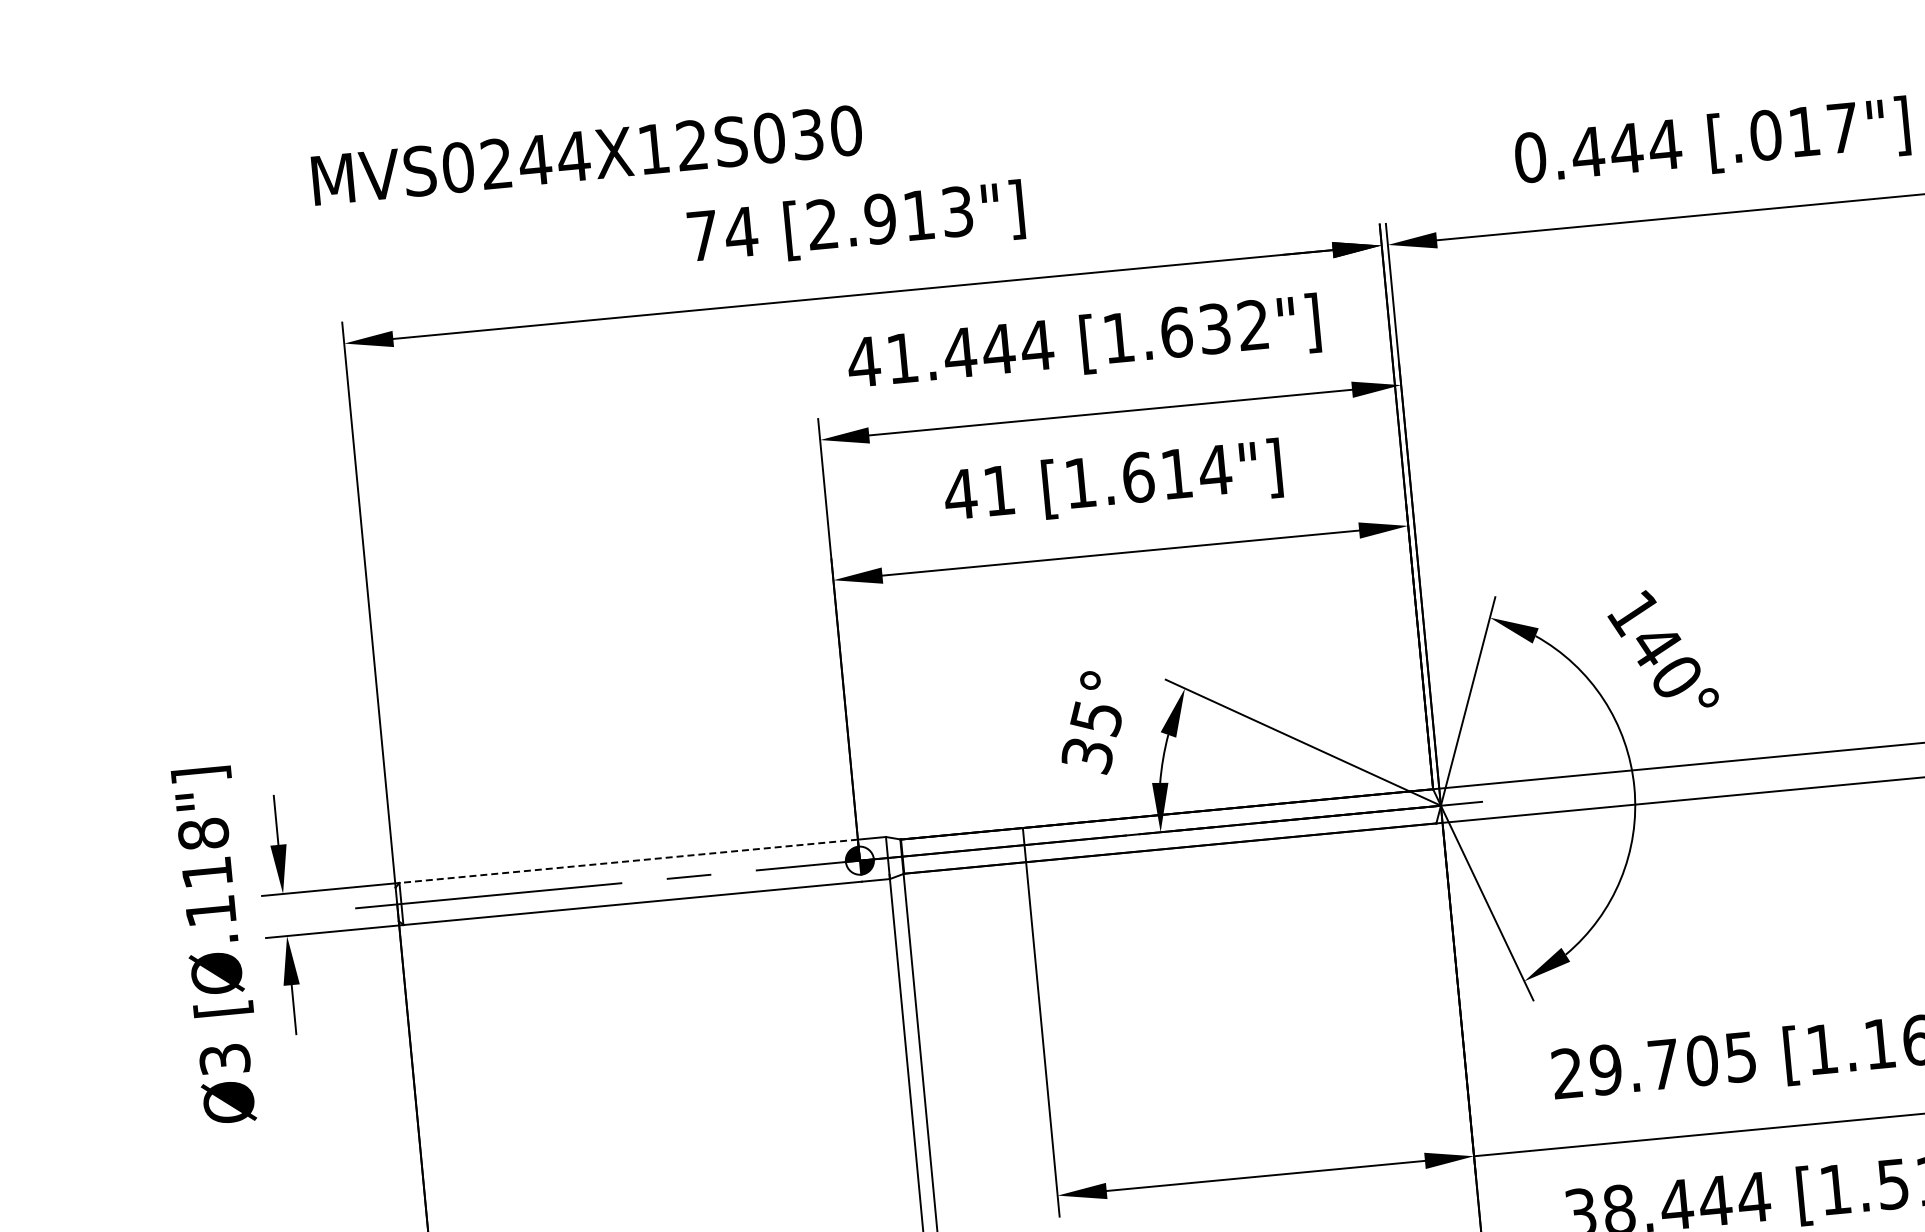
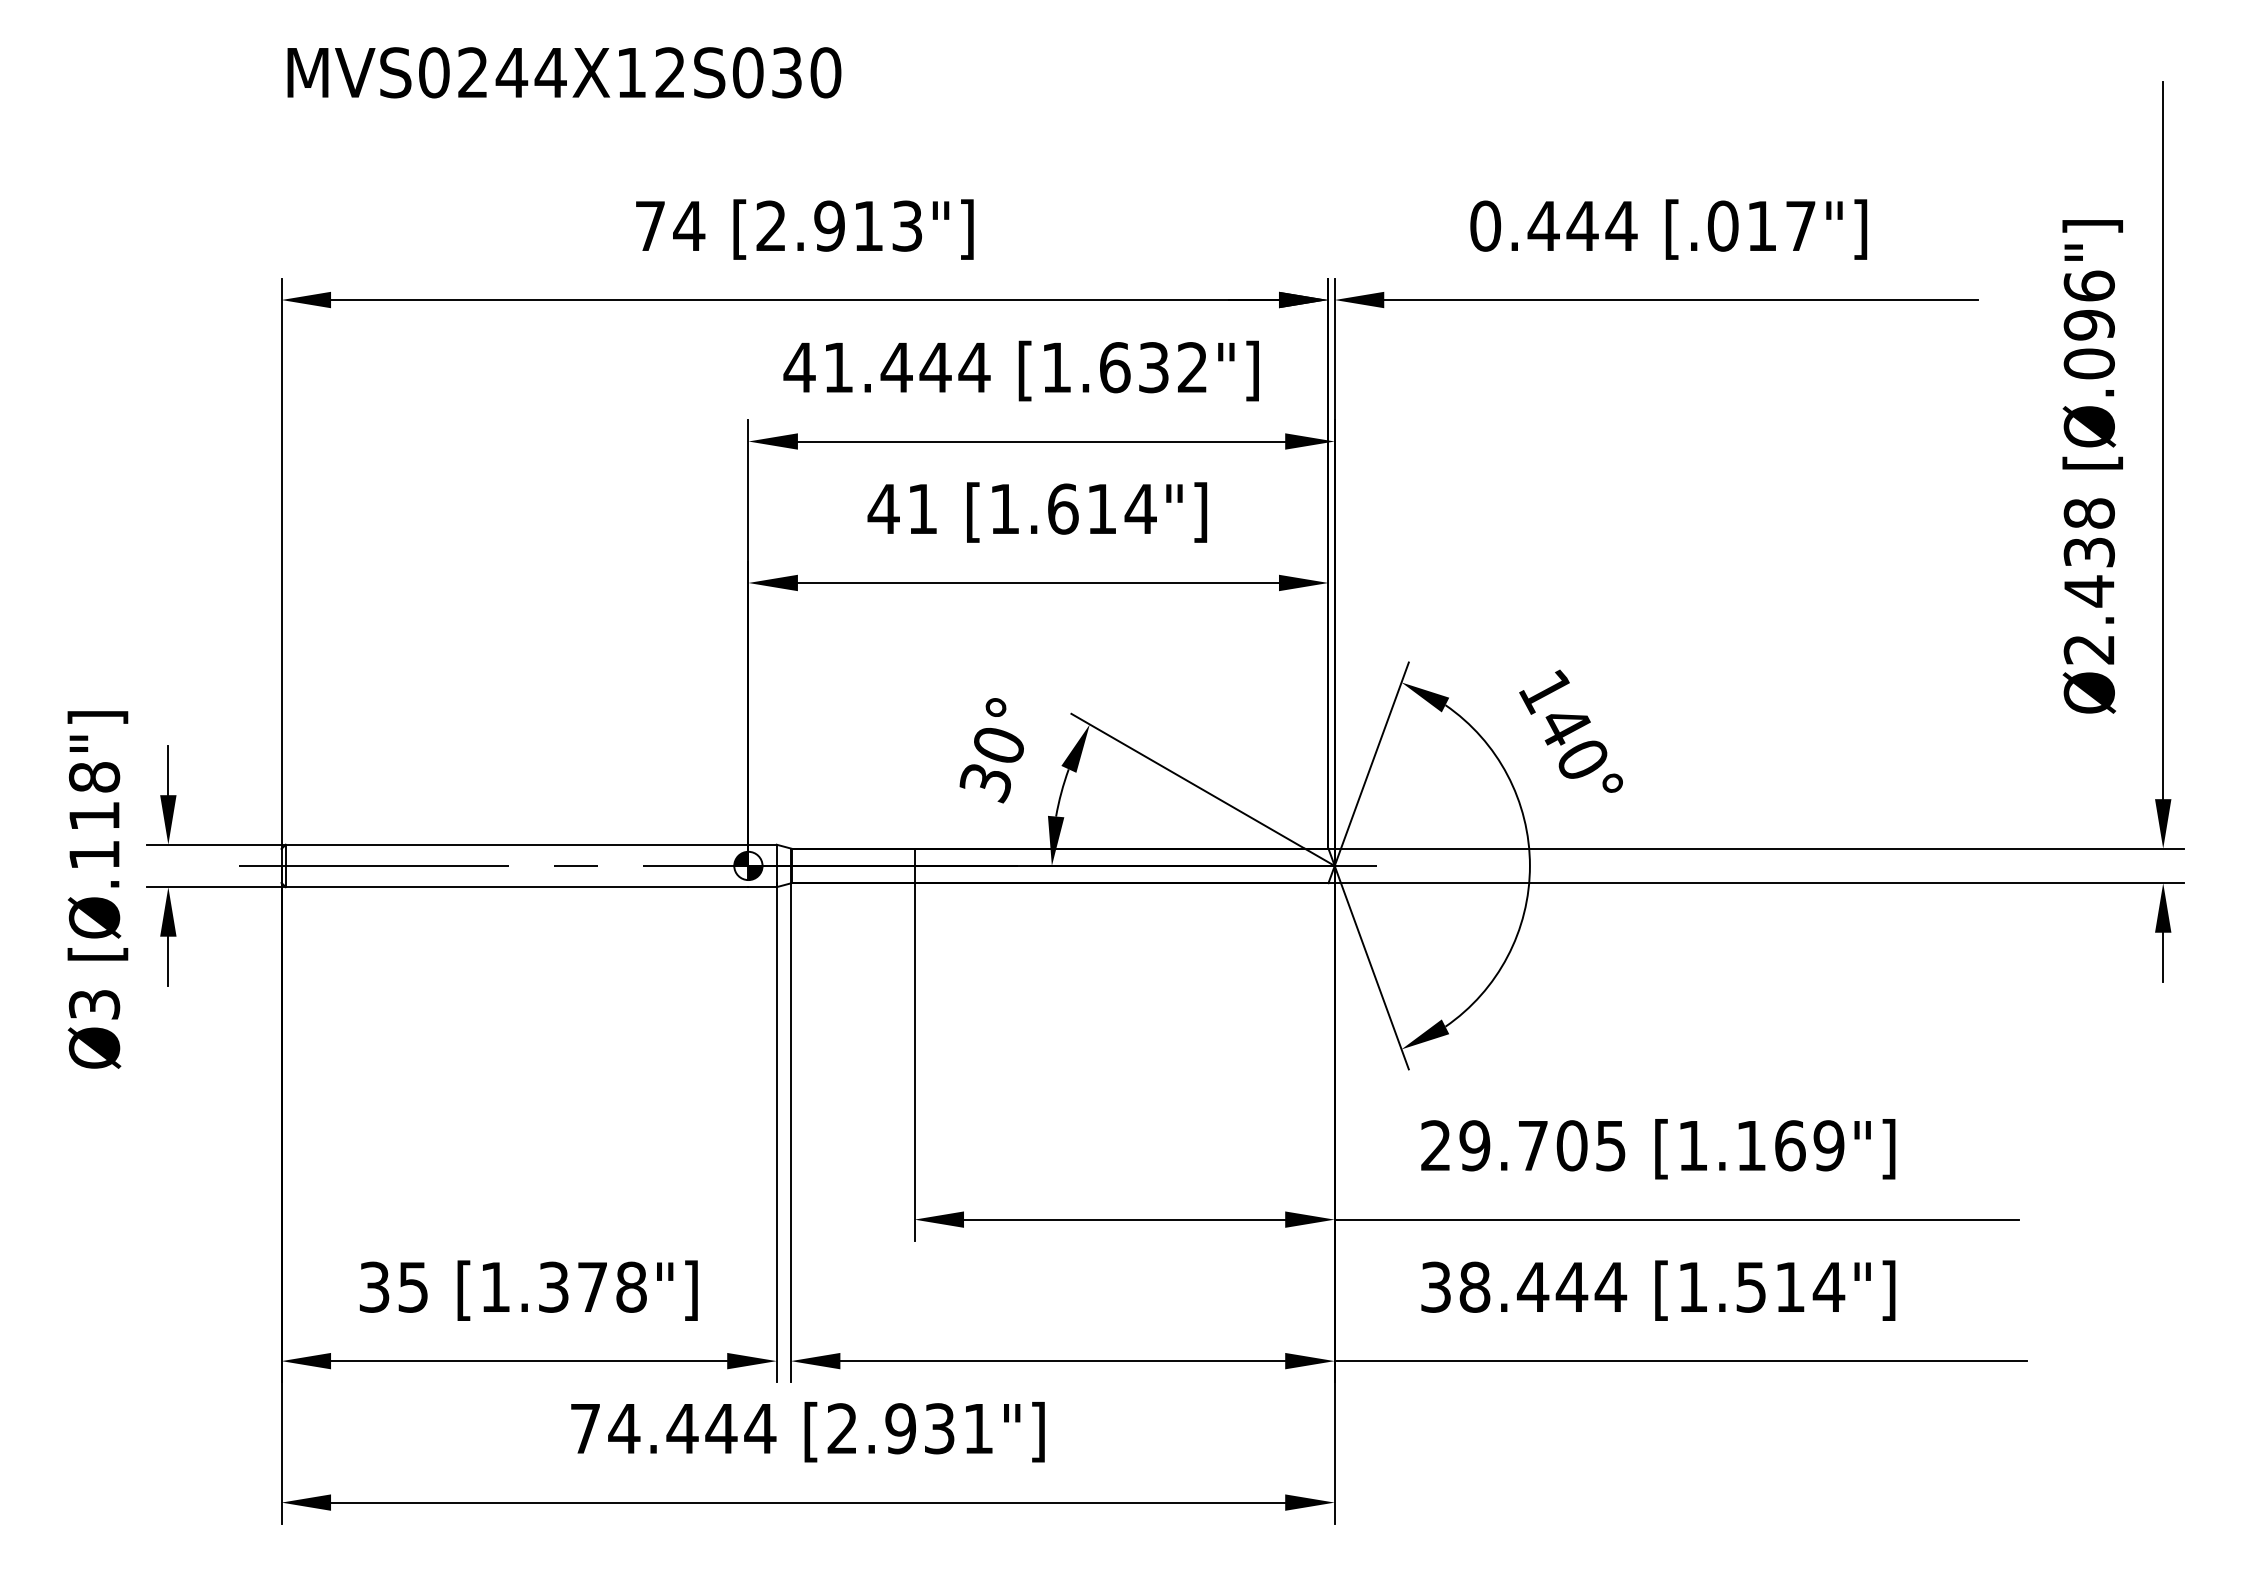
text: (587, 155) -> (564, 72), moved
text: (1095, 718) -> (997, 746), 35° -> 30°
line: (628, 861) -> (516, 844), dashed -> solid

